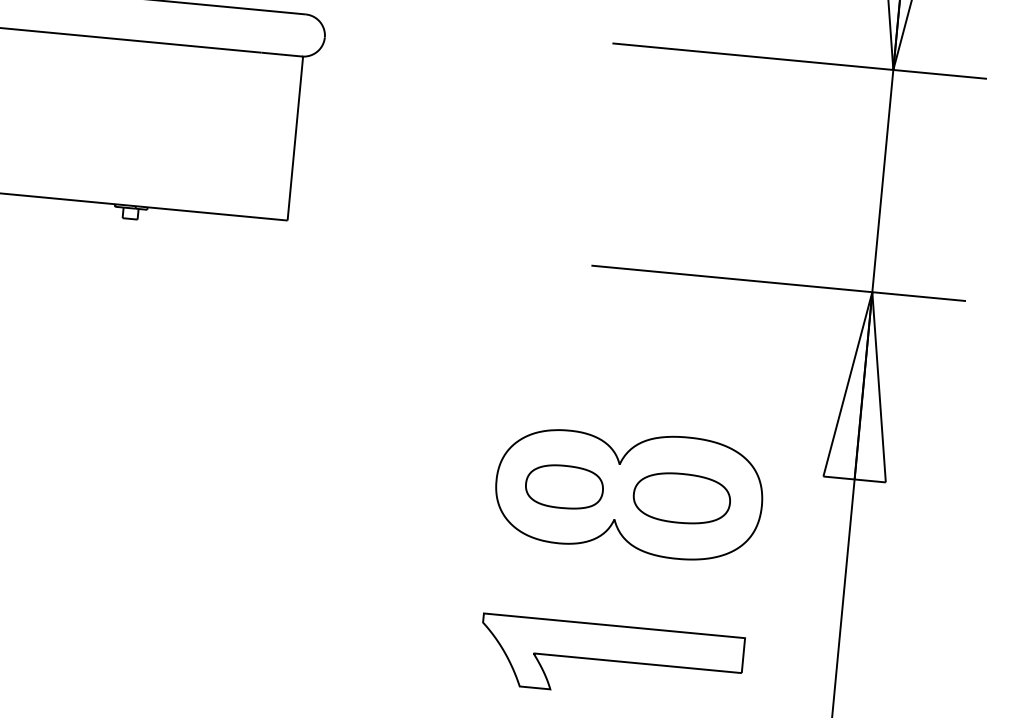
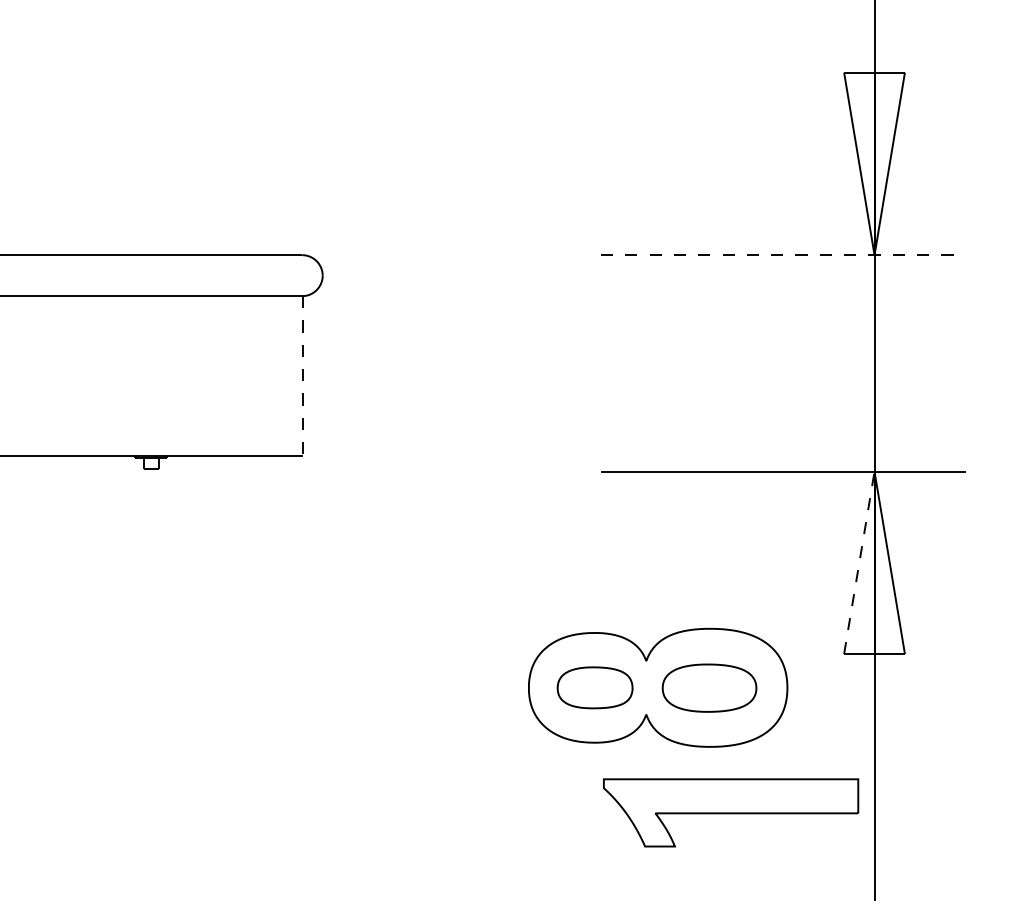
line: (799, 61) -> (783, 255), solid -> dashed
line: (295, 138) -> (303, 375), solid -> dashed
line: (848, 384) -> (859, 562), solid -> dashed
part: (611, 659) -> (731, 812), moved

